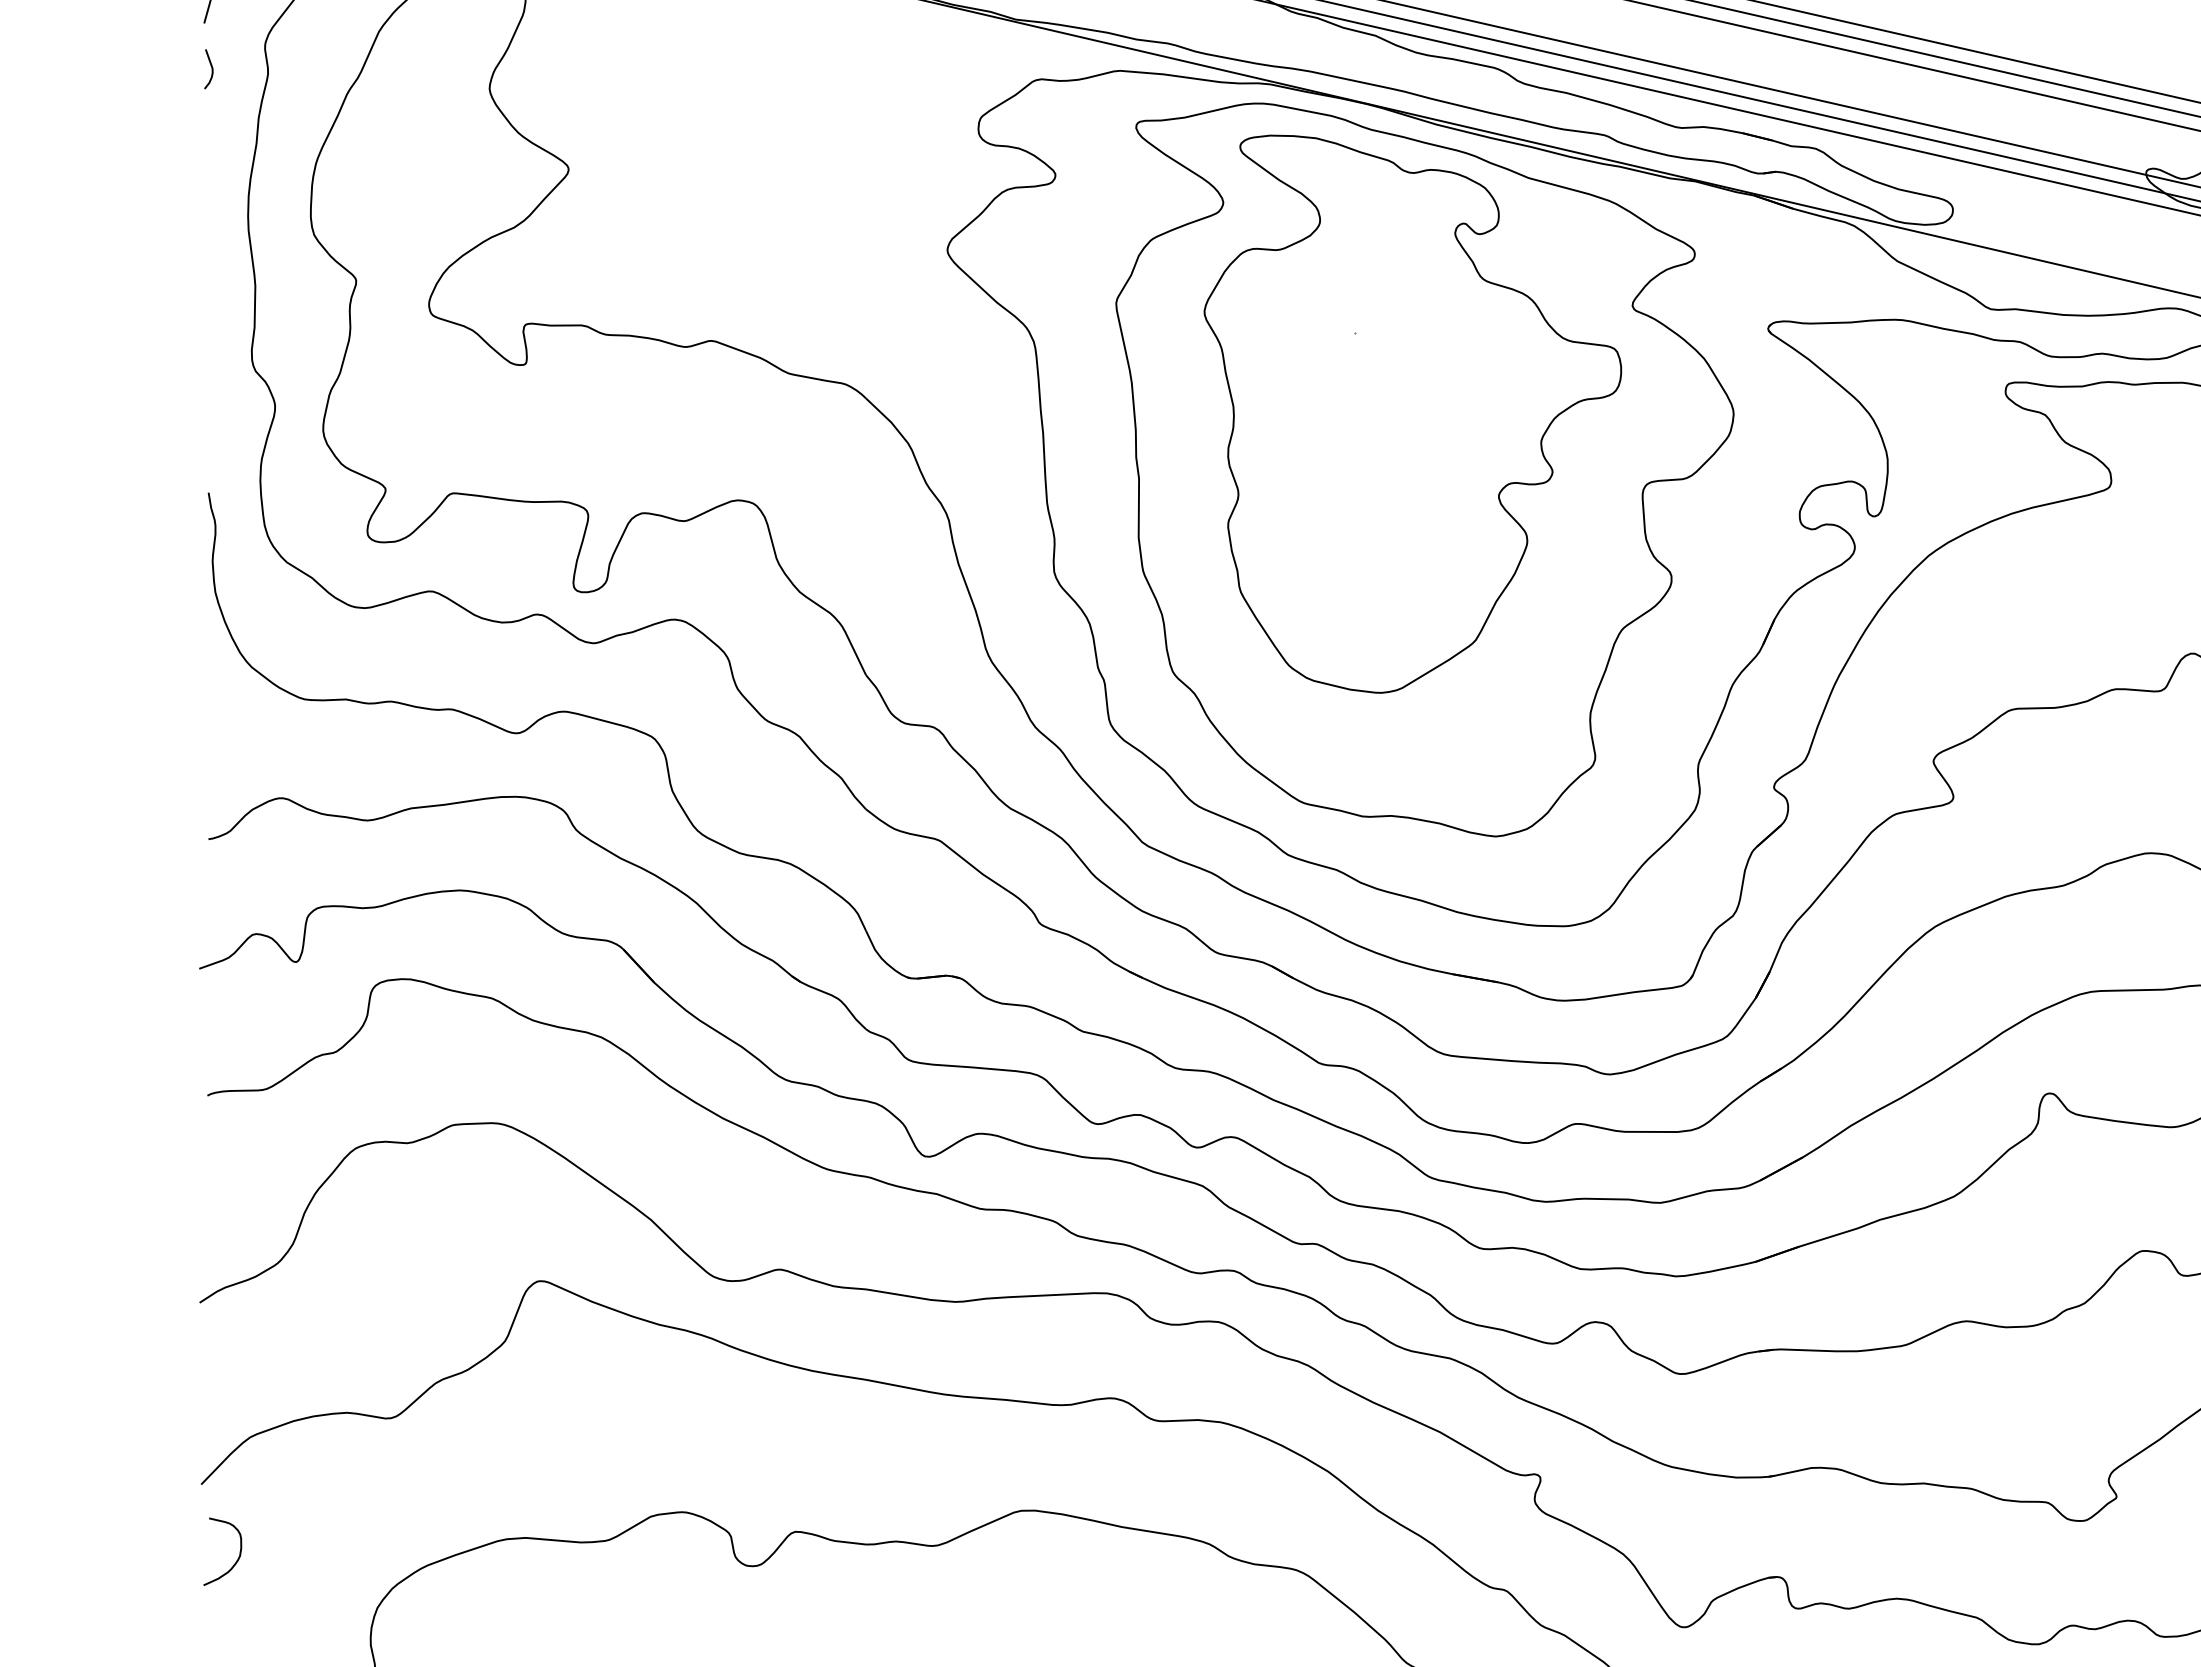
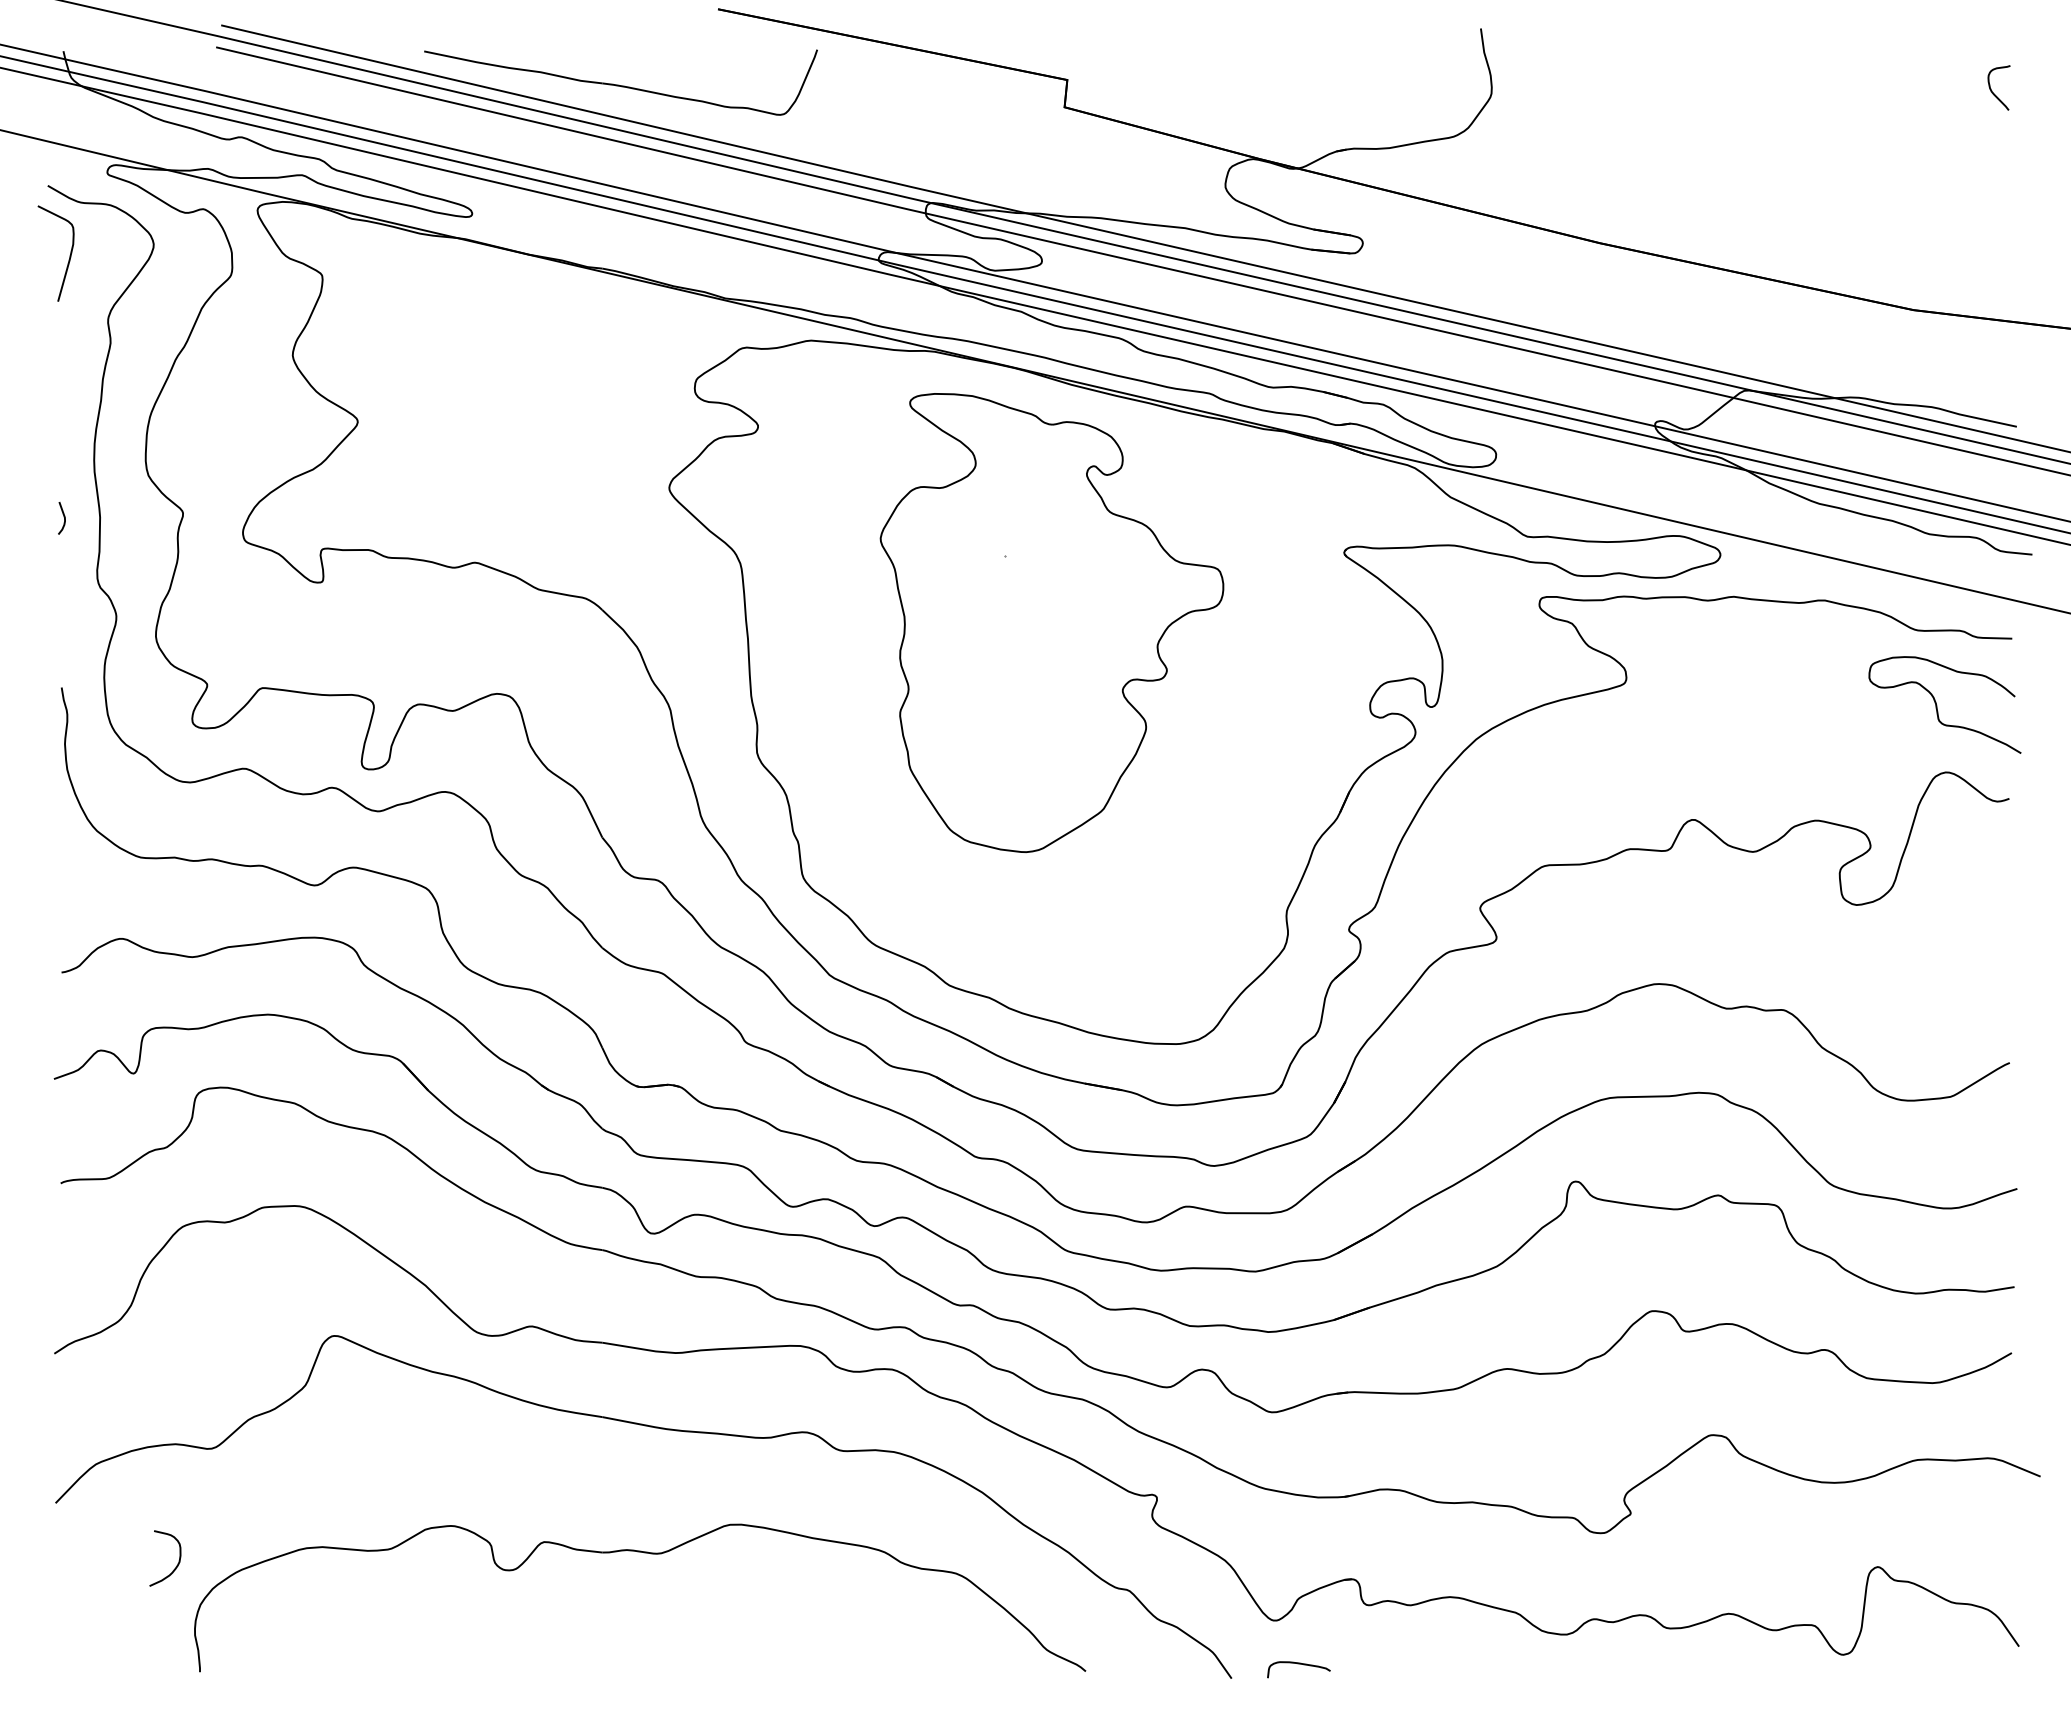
curve: (210, 68) -> (63, 517), moved
part: (1424, 469) -> (1061, 668), removed
curve: (237, 1557) -> (177, 1563), moved

